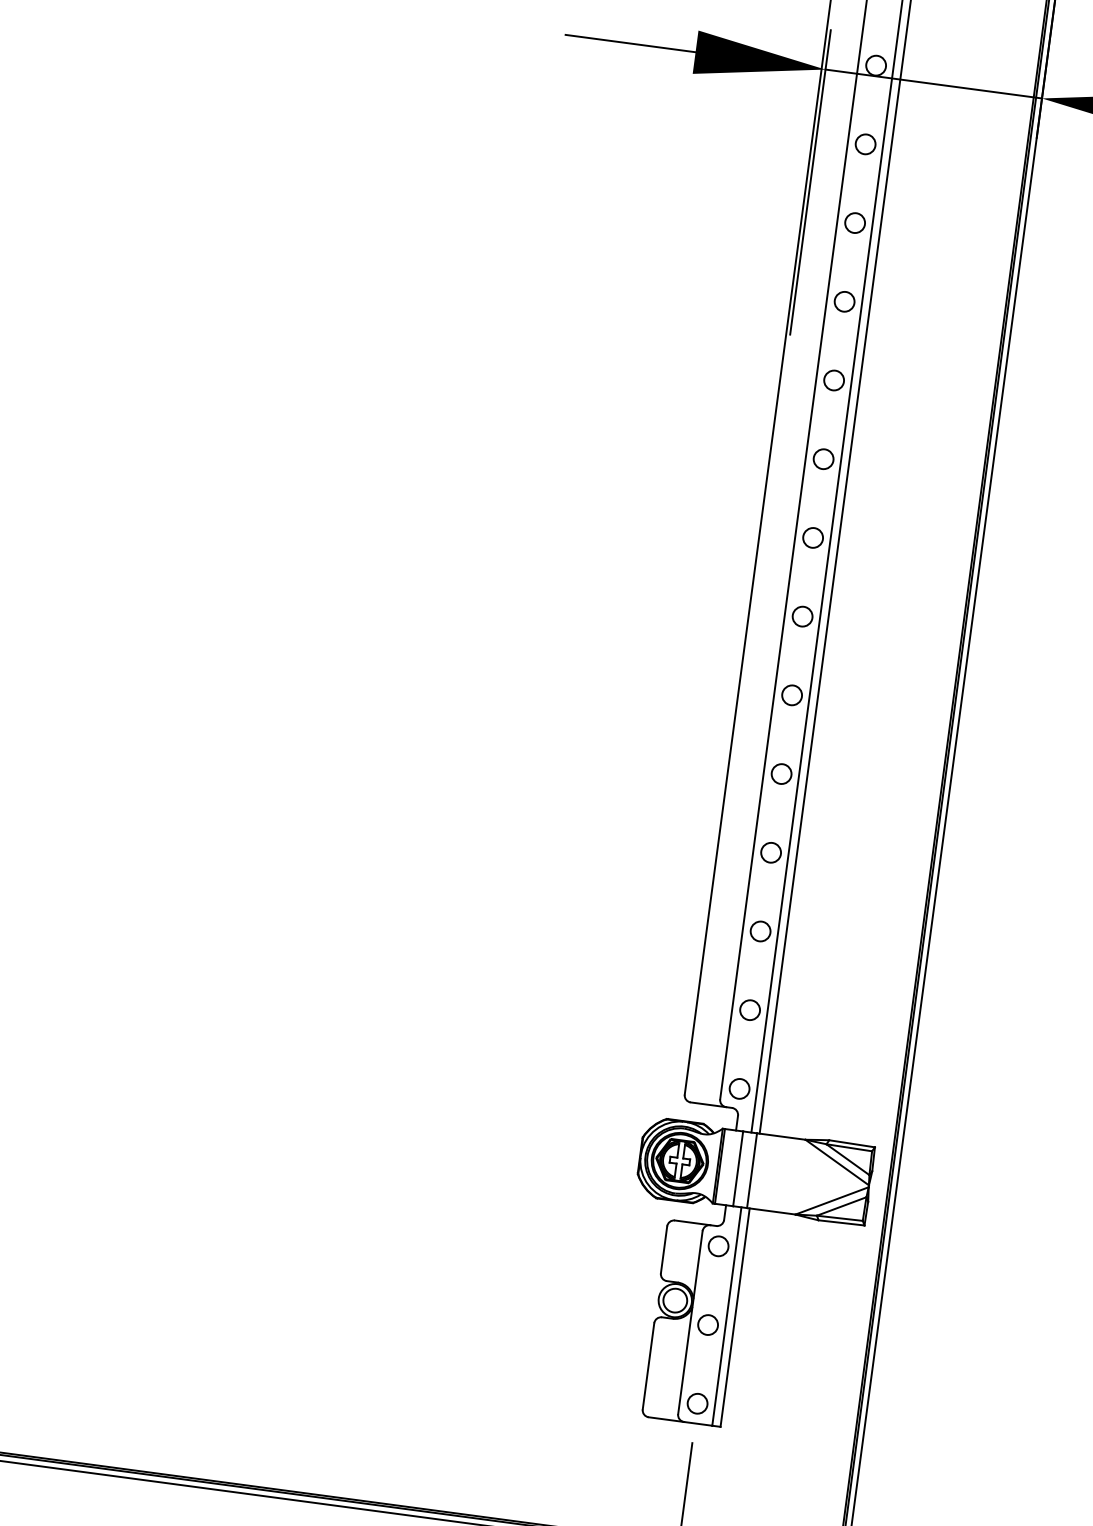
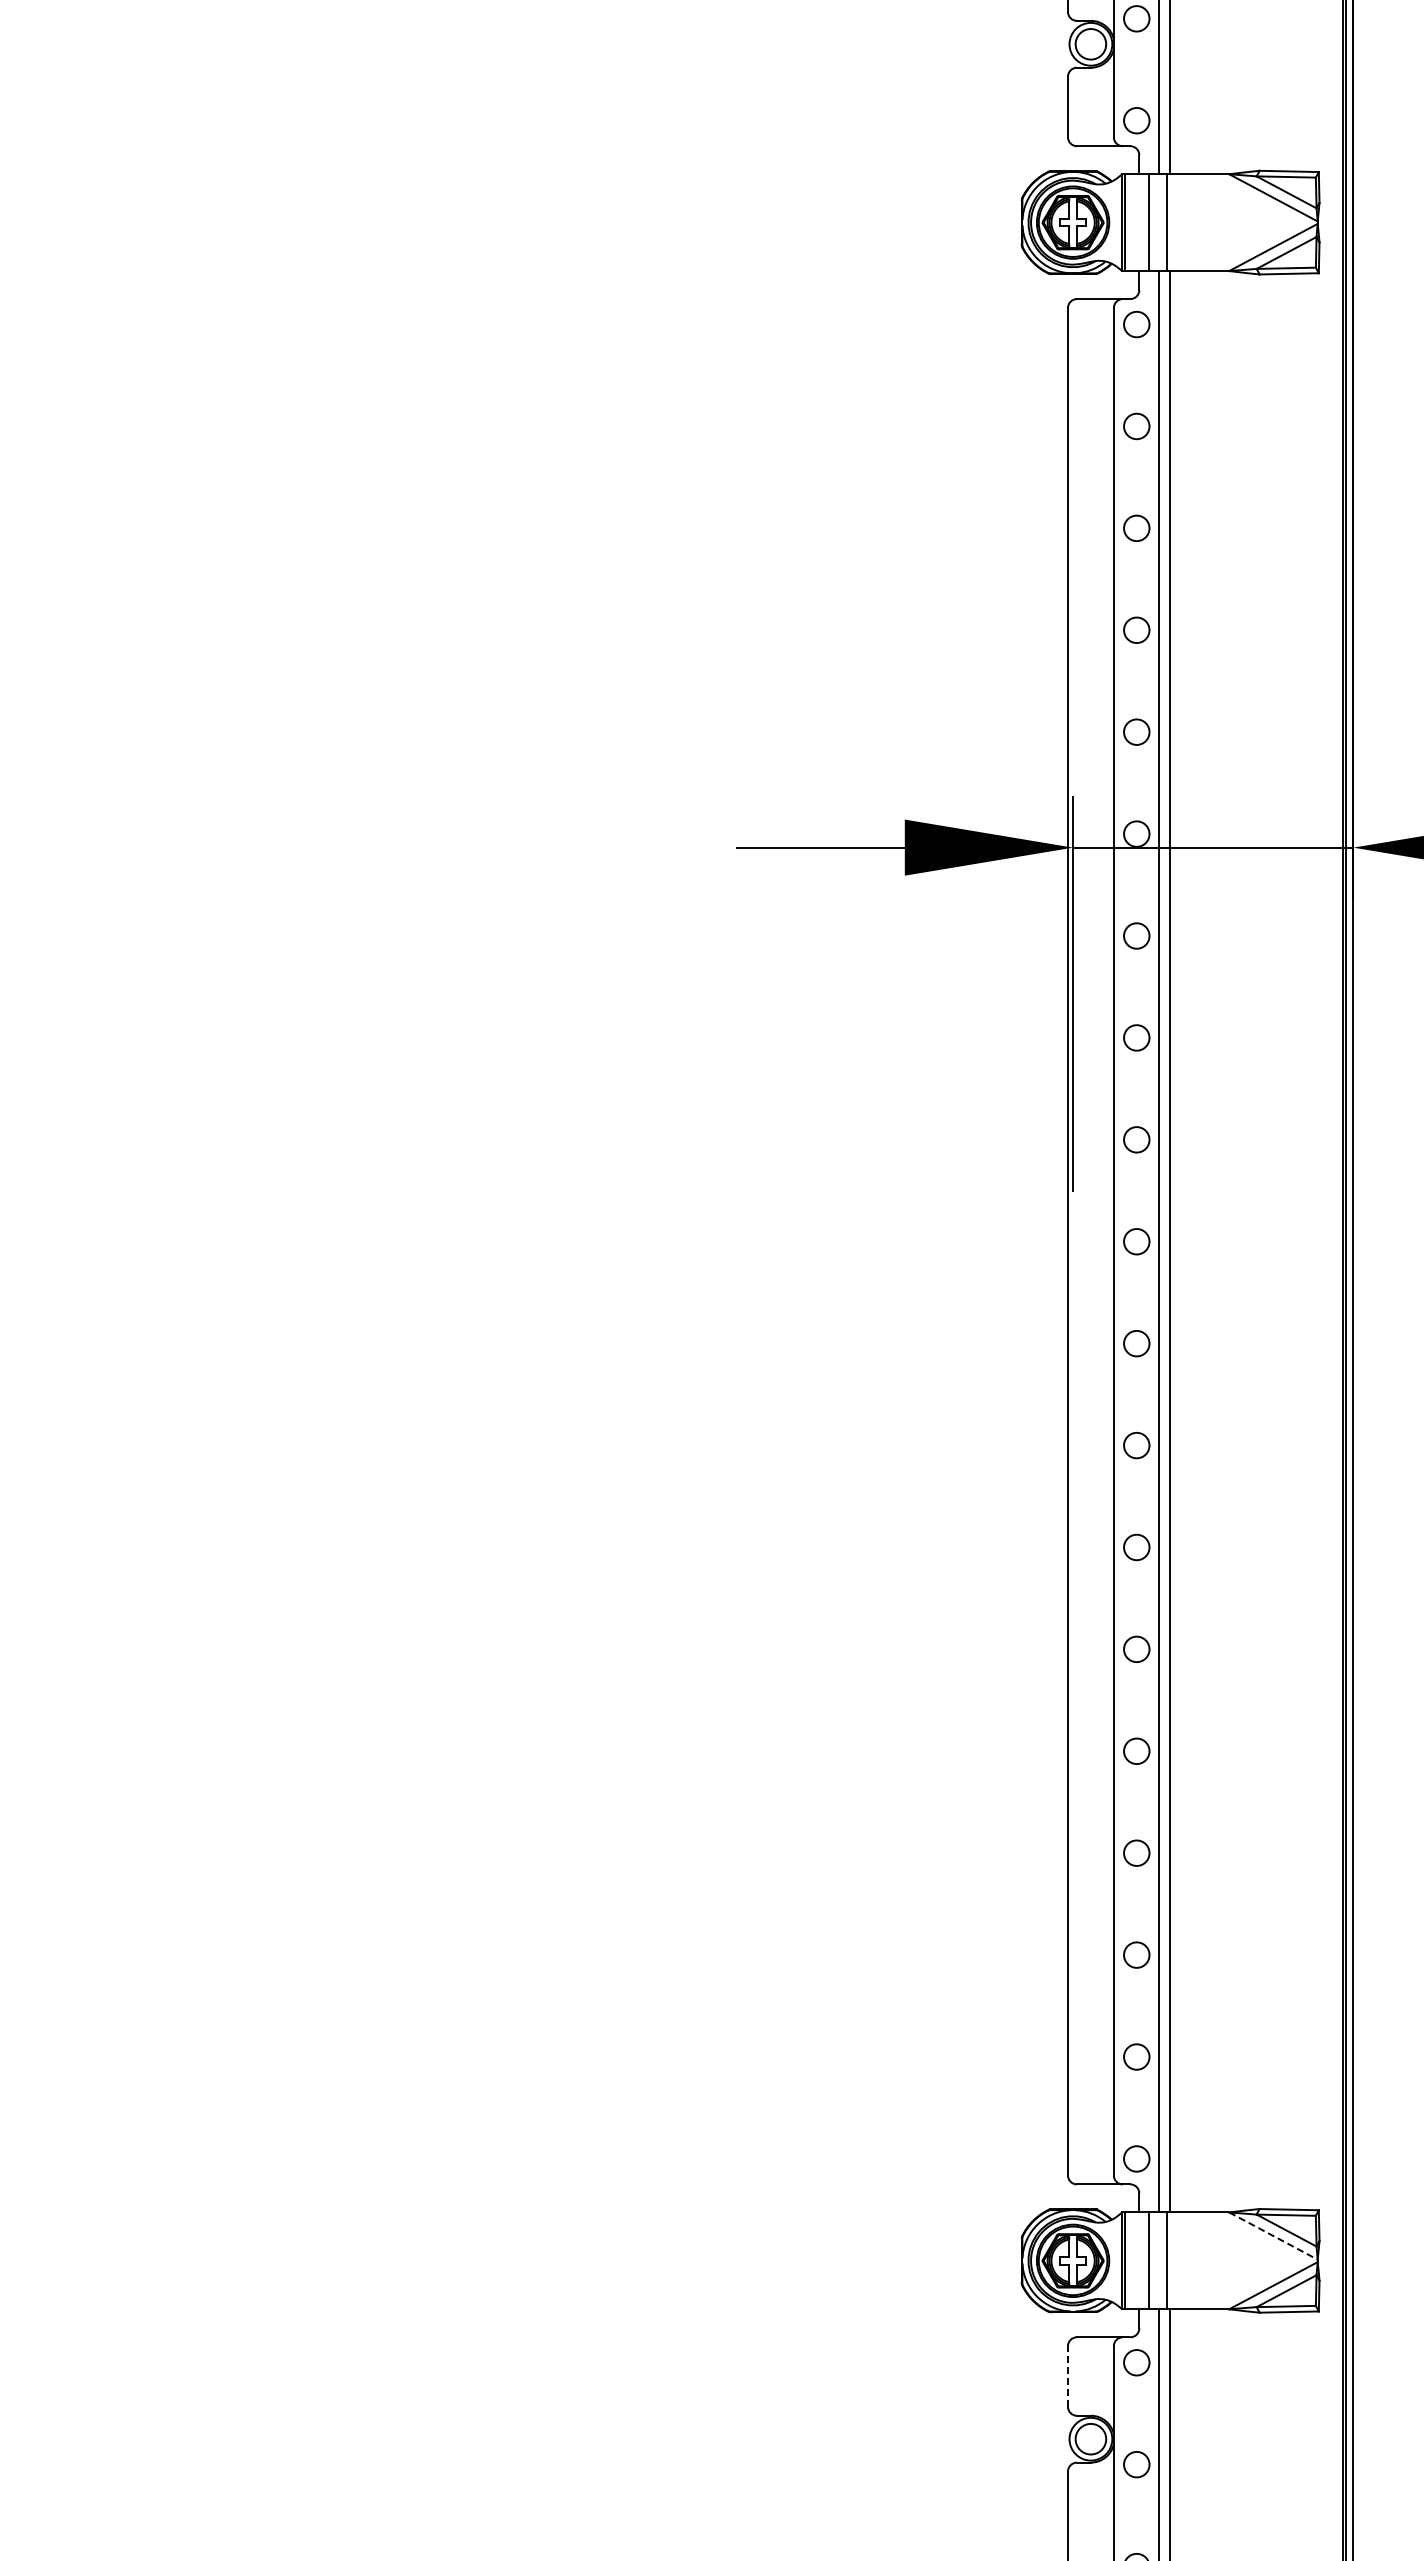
line: (837, 1162) -> (1273, 2236), solid -> dashed
line: (663, 1249) -> (1067, 2376), solid -> dashed

